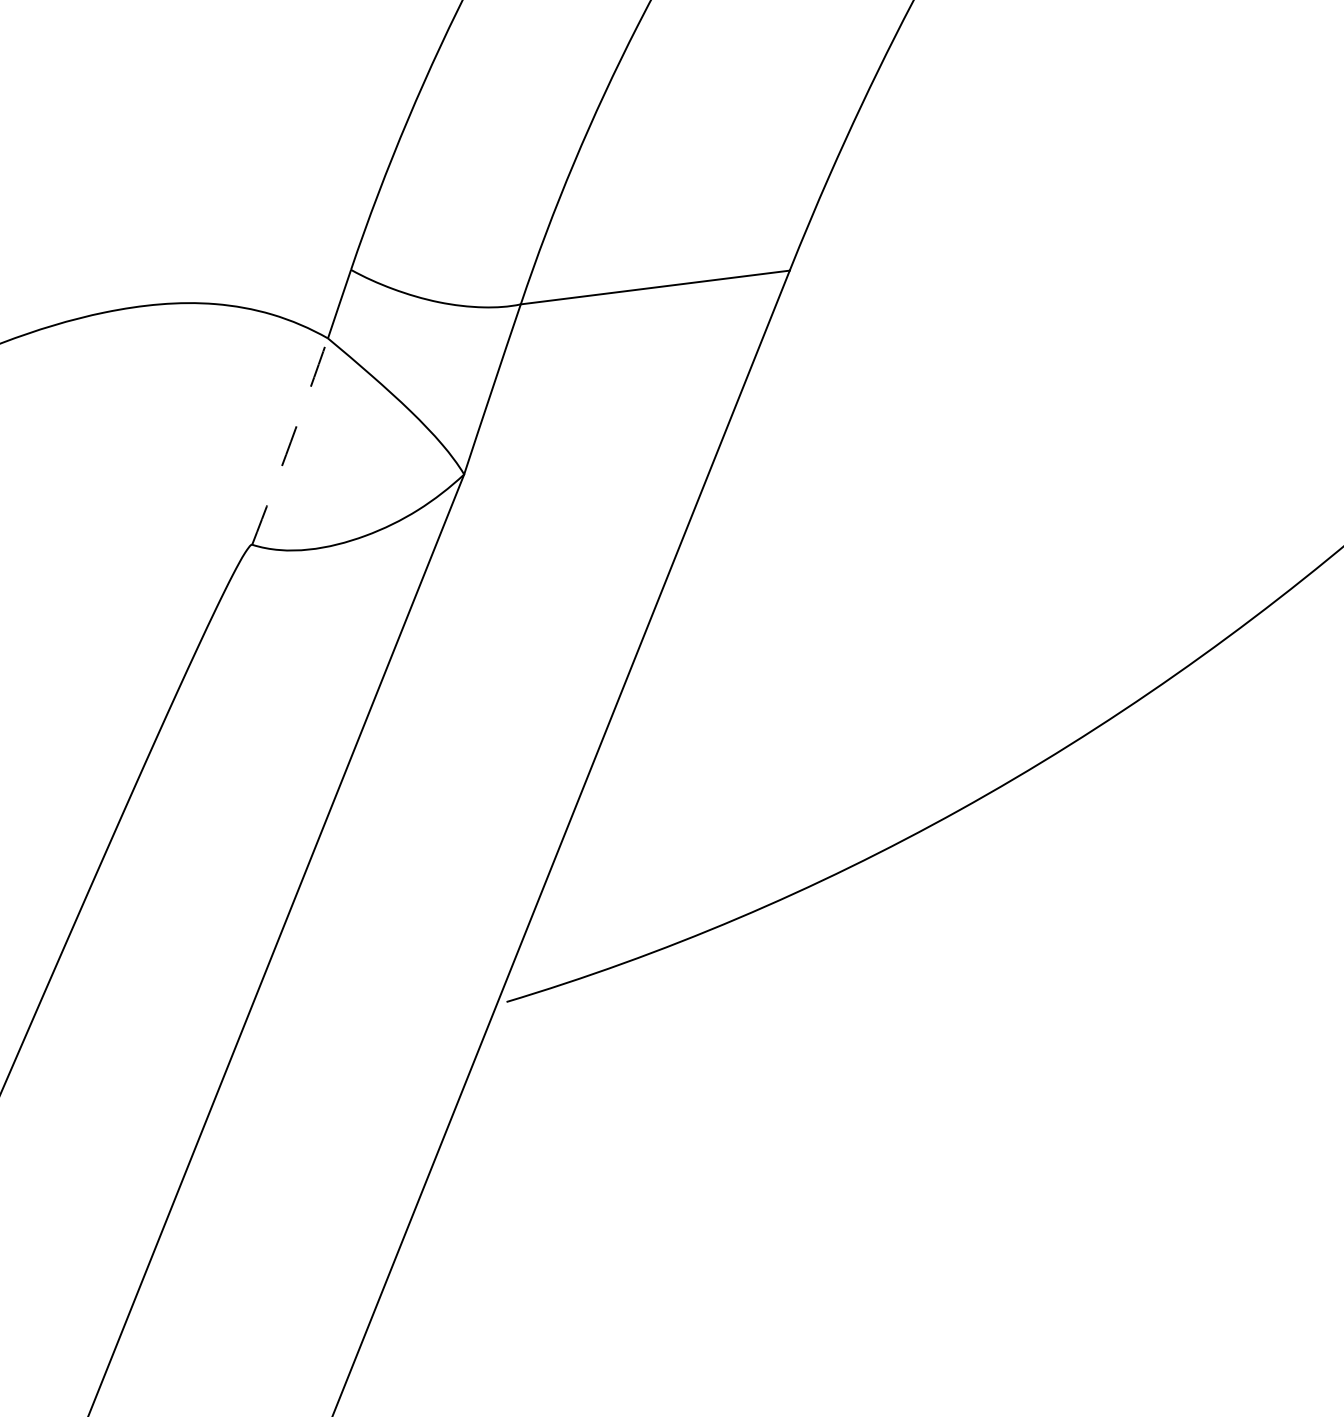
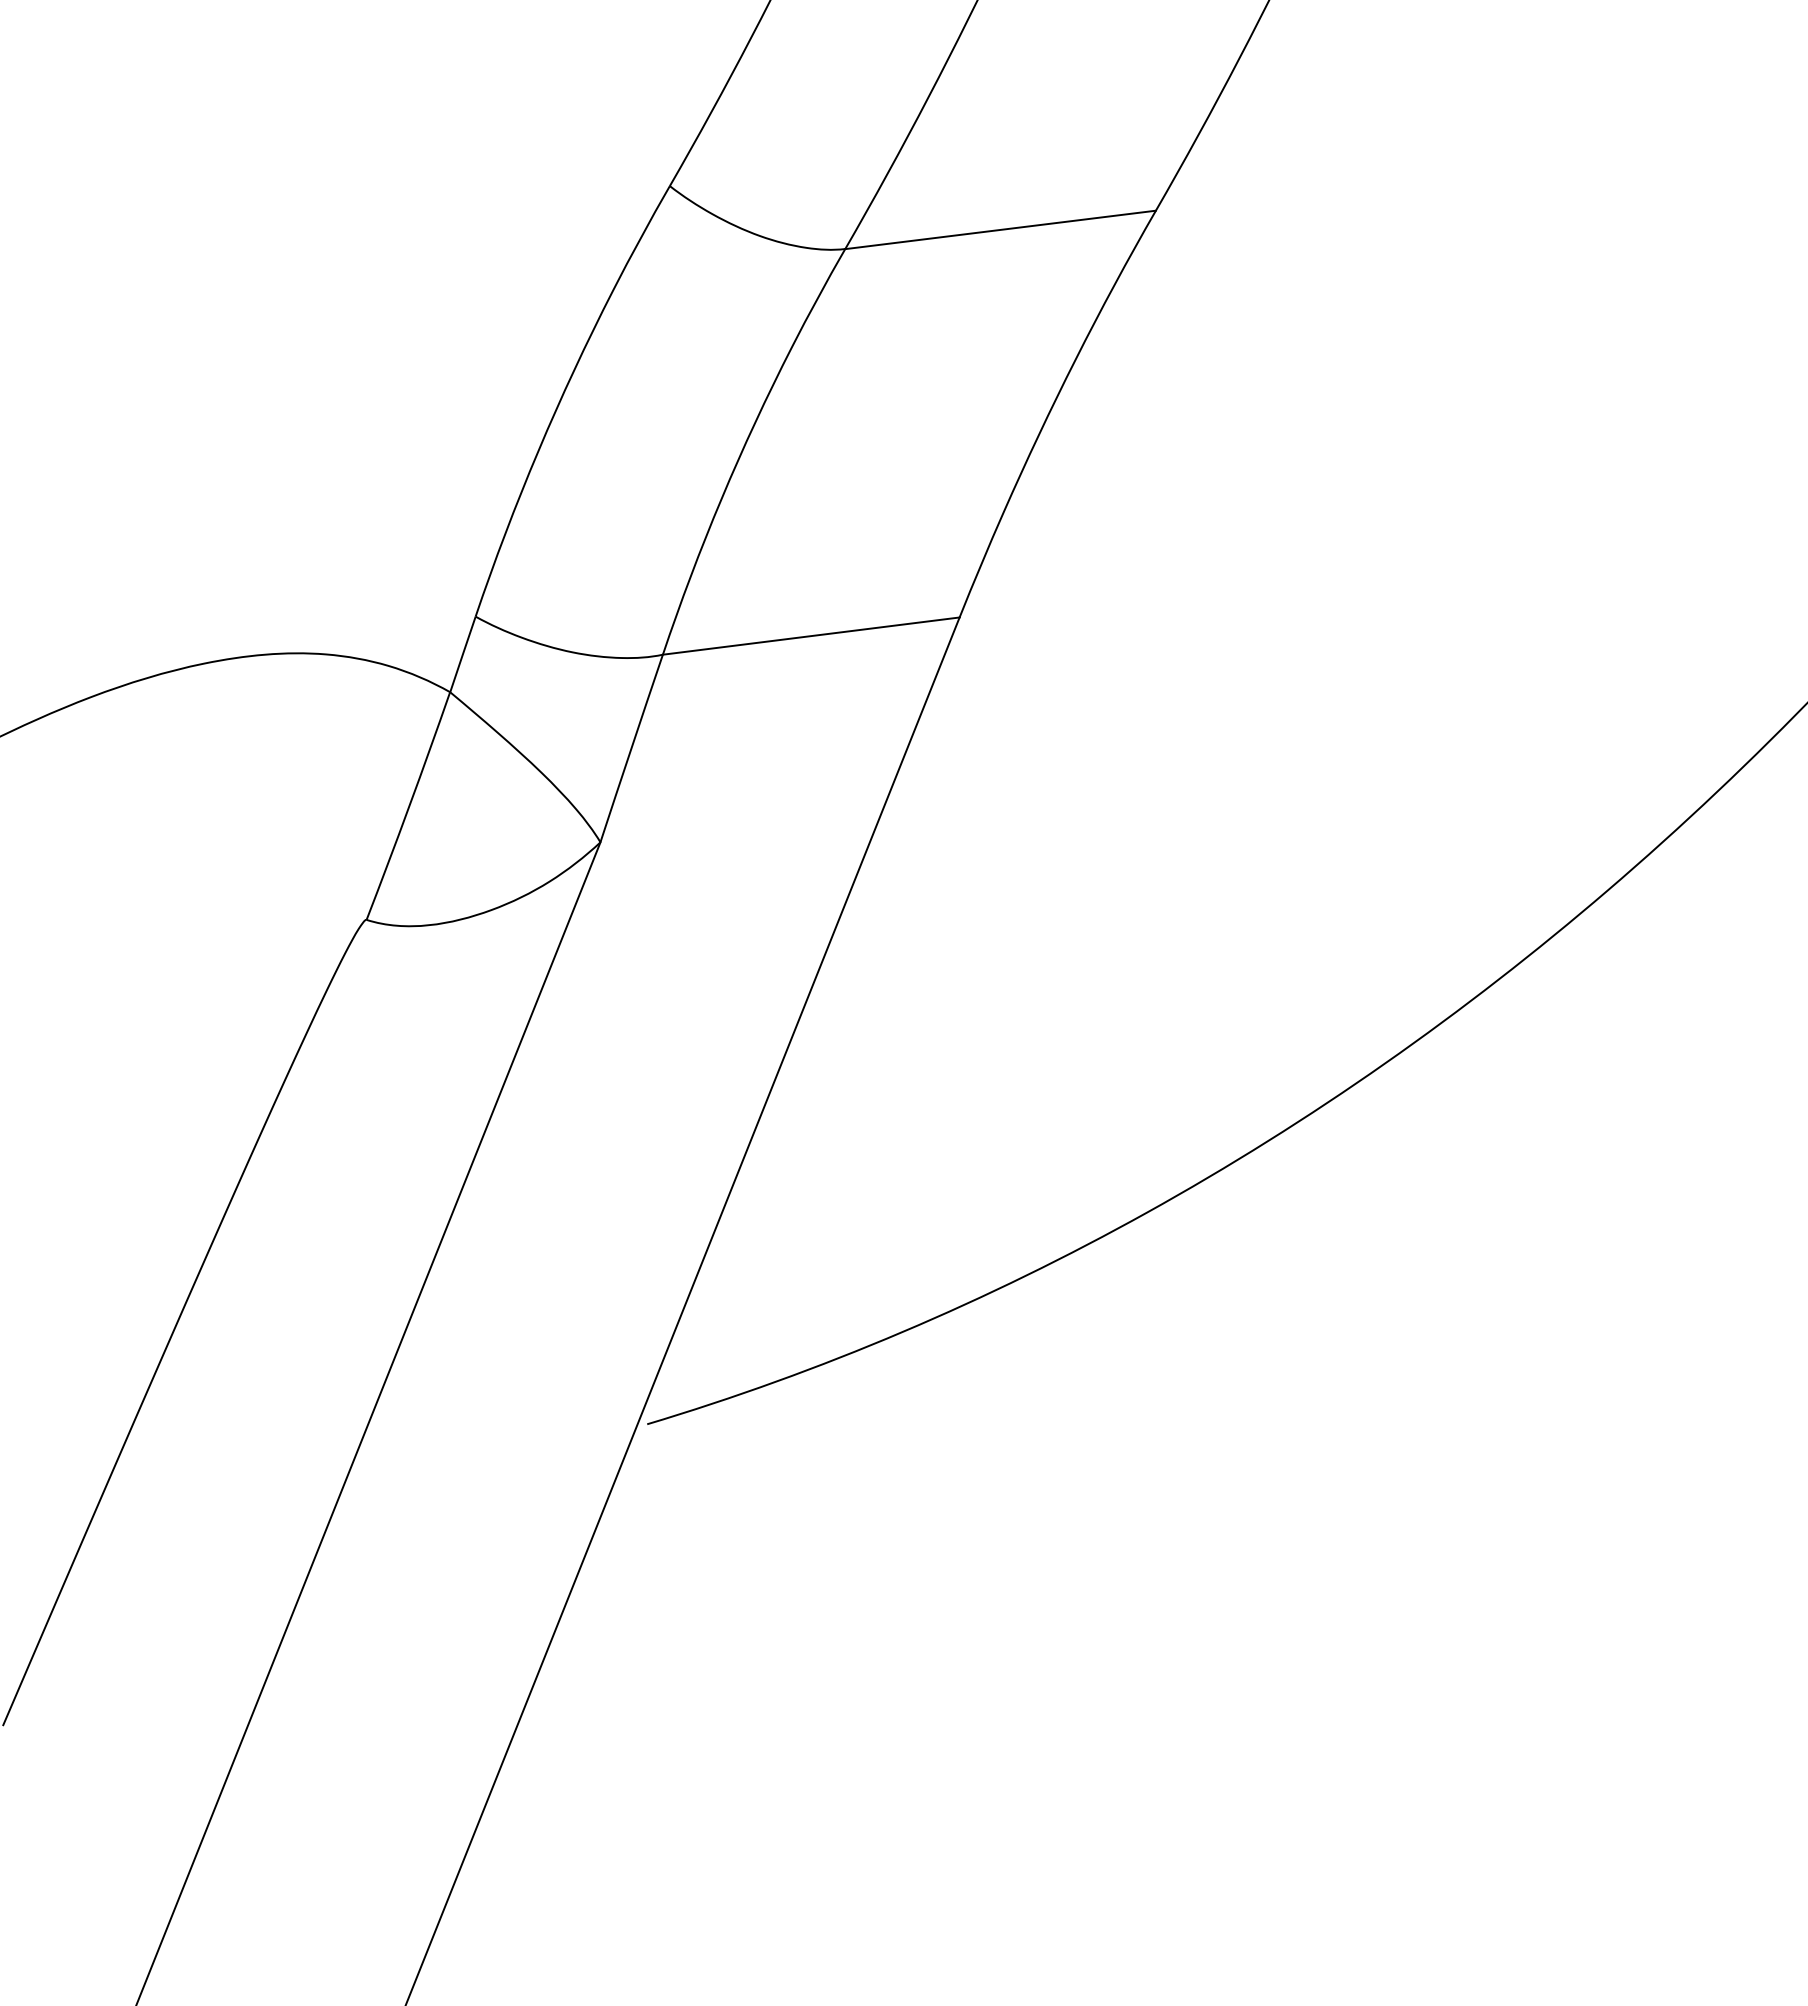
arc: (291, 441) -> (409, 806), dashed -> solid

